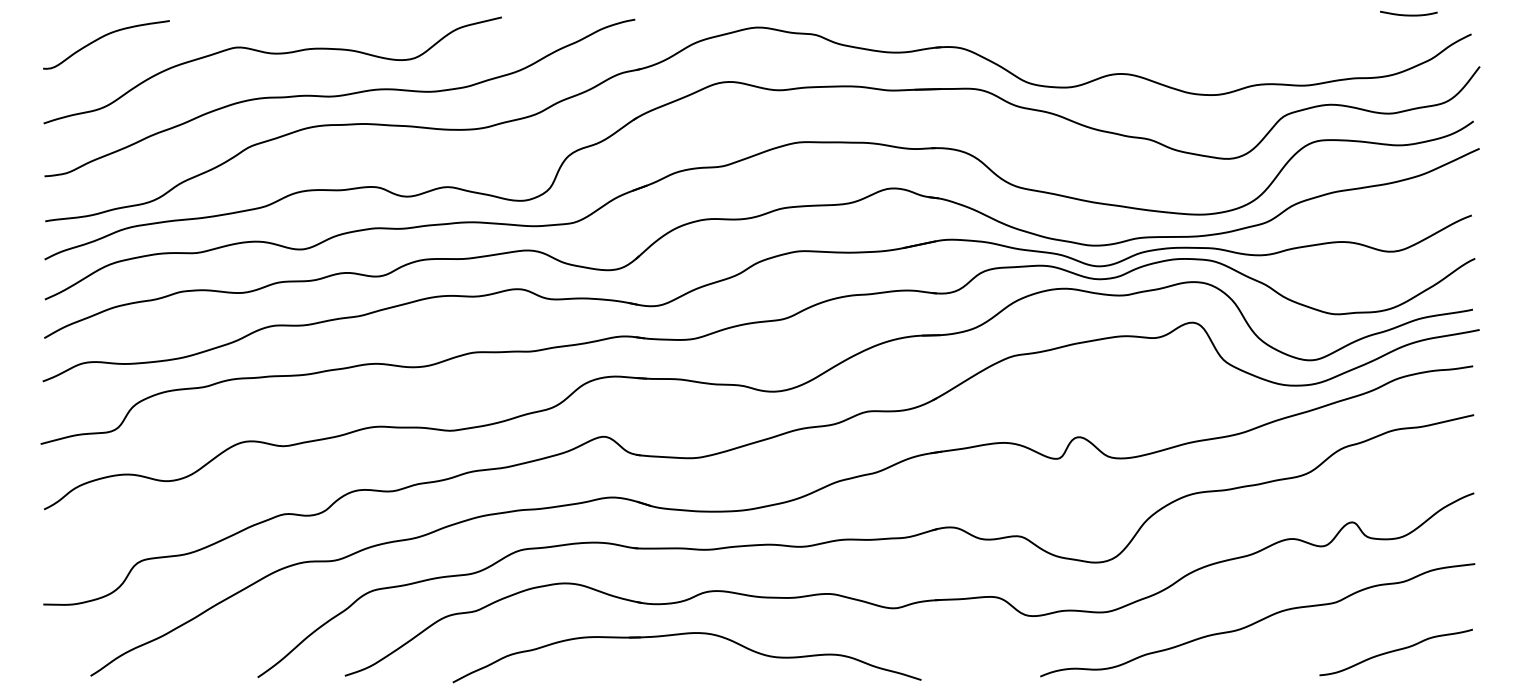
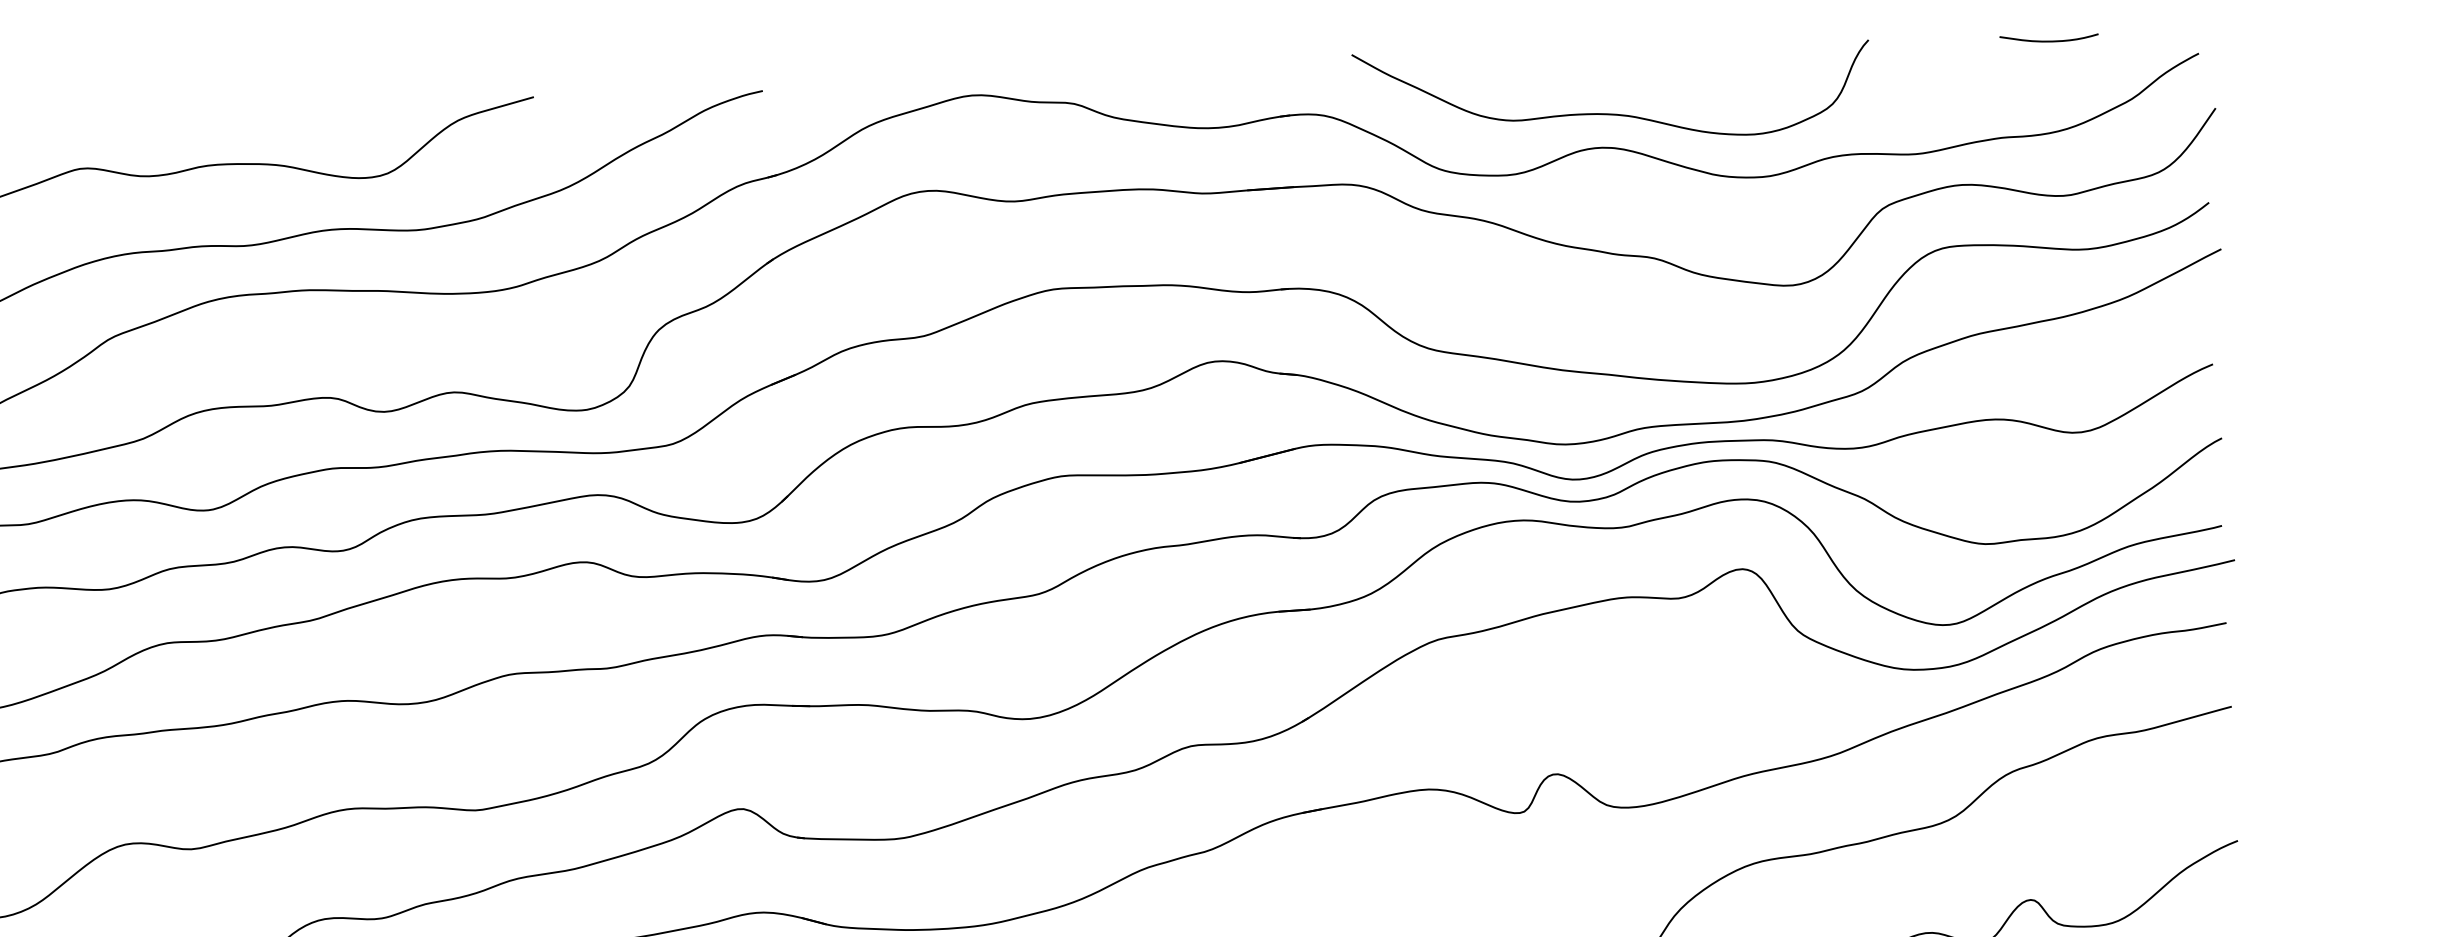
curve: (1408, 14) -> (2048, 39), moved
curve: (1127, 53) -> (1610, 112), added

